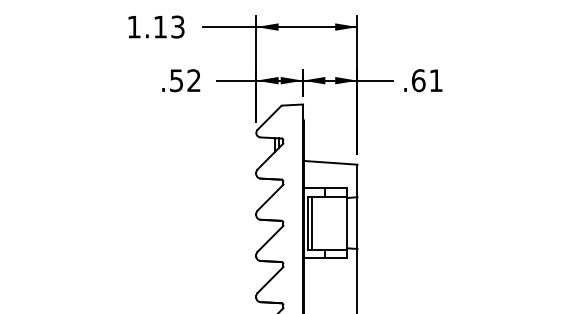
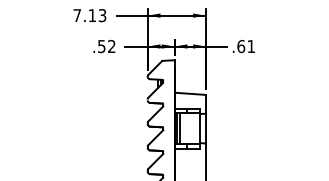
text: (132, 26) -> (76, 15), 1.13 -> 7.13

